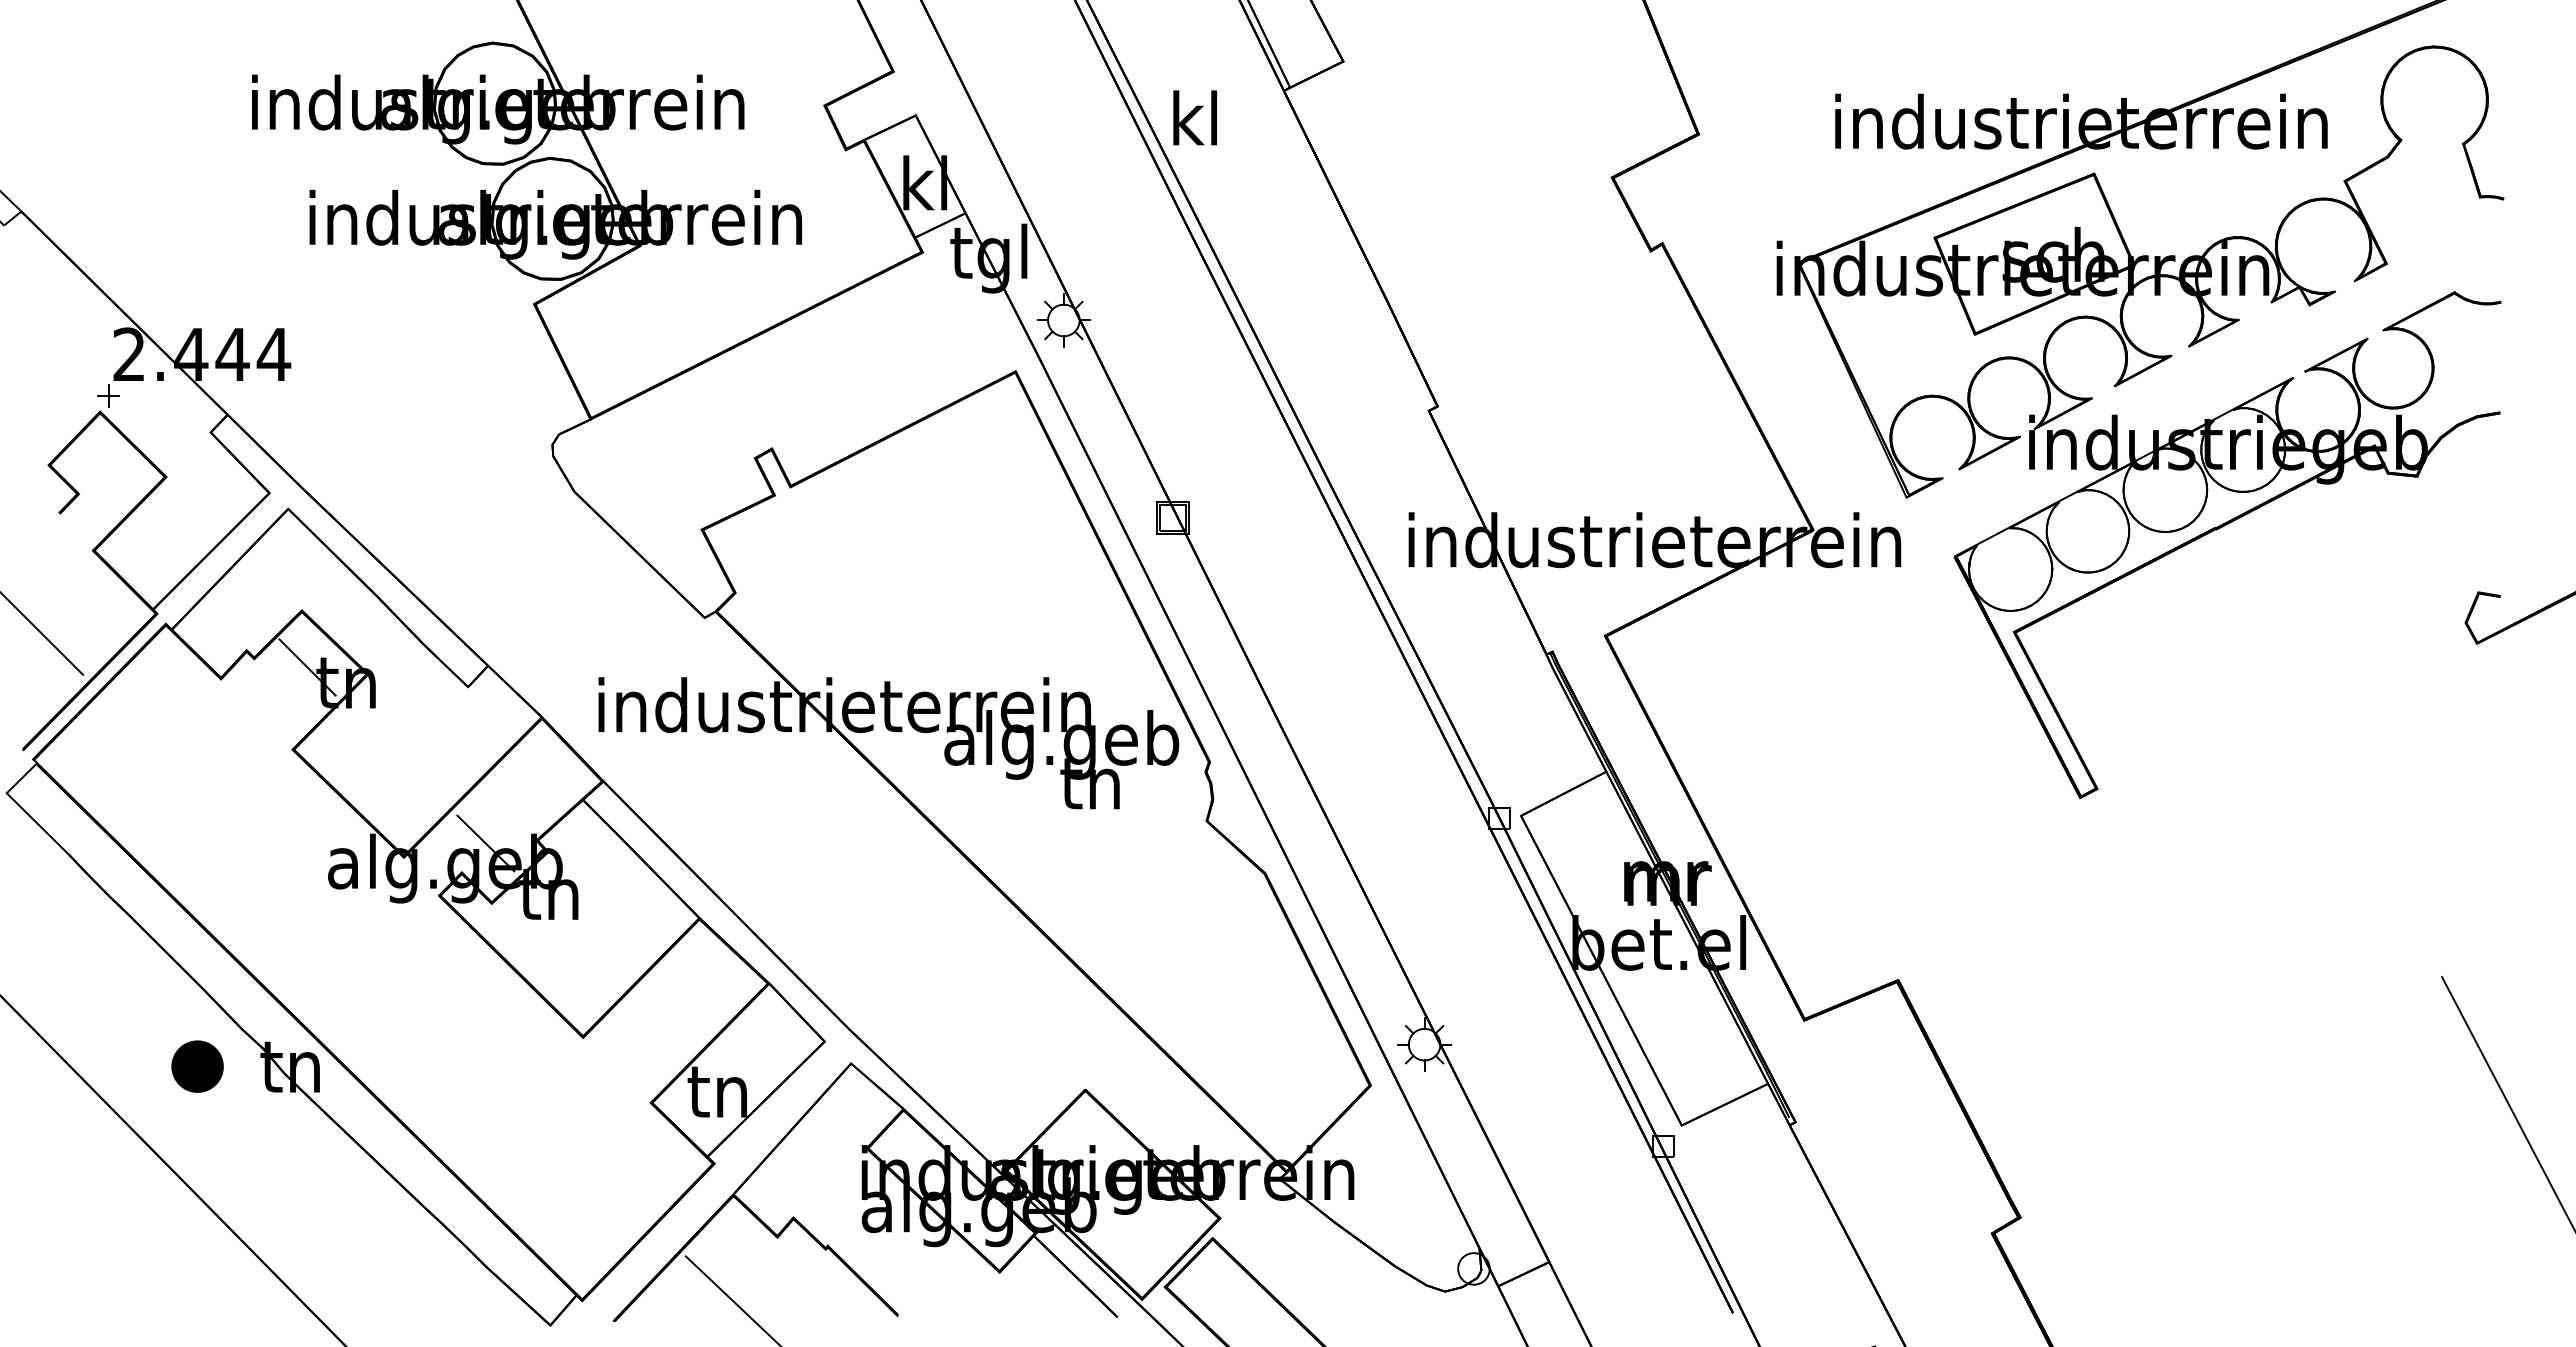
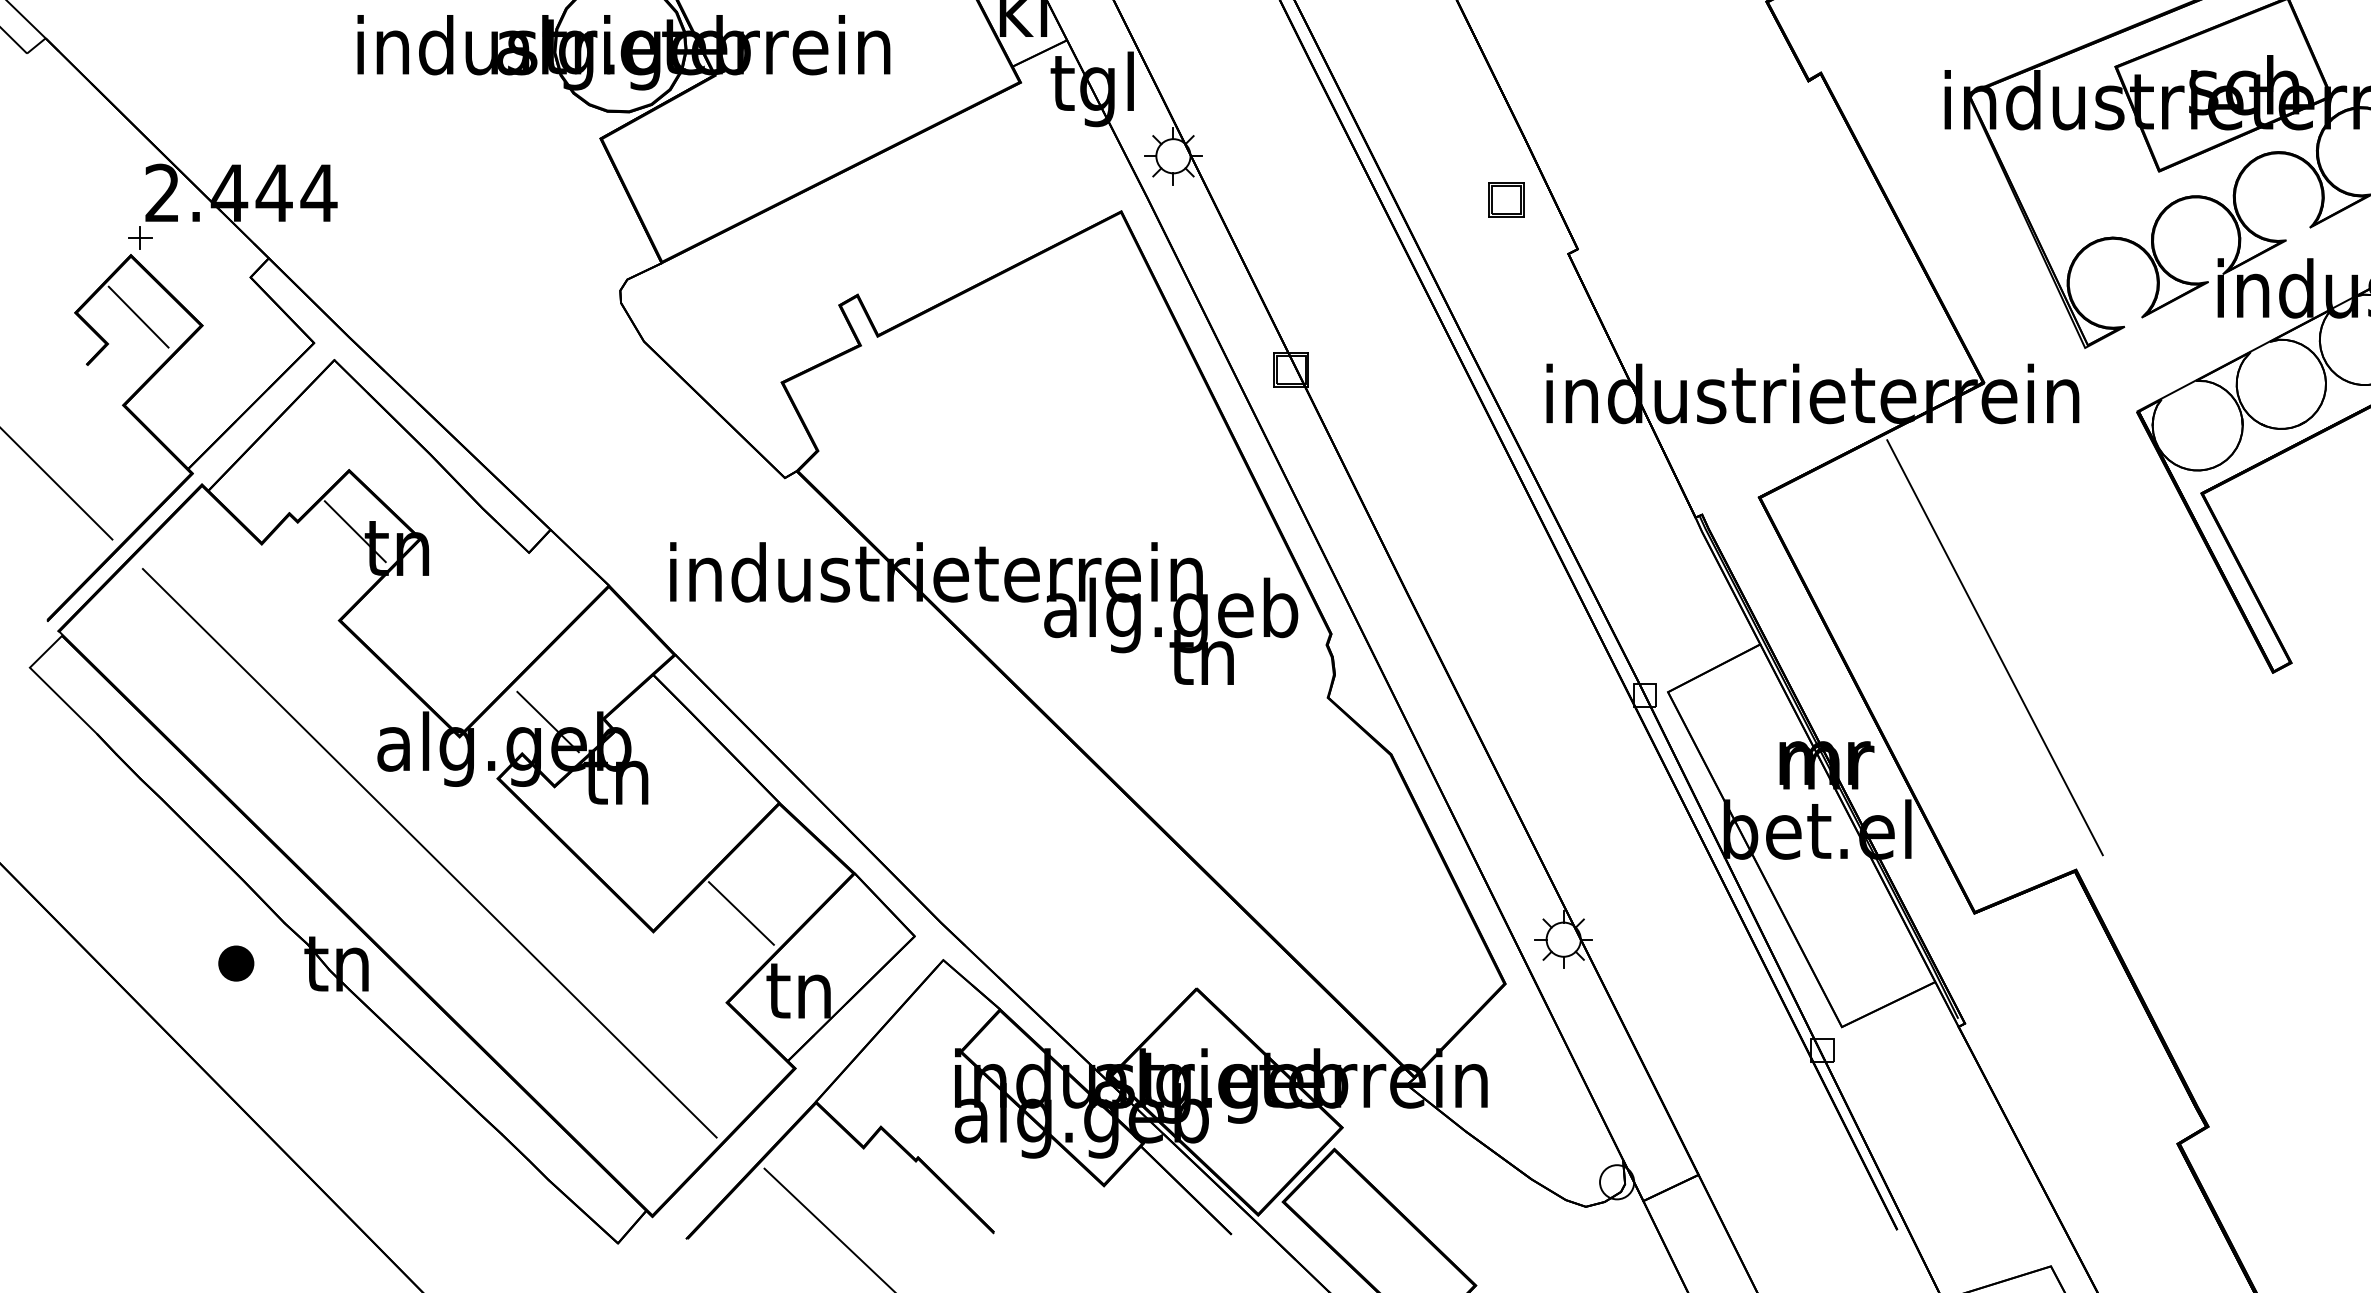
part: (1371, 360) -> (1506, 199), added
line: (106, 469) -> (137, 317), added
line: (1822, 774) -> (1994, 647), added
line: (376, 964) -> (429, 852), added
line: (664, 1020) -> (741, 913), added
part: (197, 1066) -> (236, 963), size x0.62

